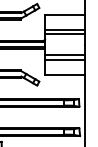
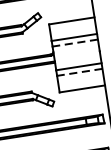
line: (65, 34) -> (75, 43), solid -> dashed
line: (65, 60) -> (80, 72), solid -> dashed

